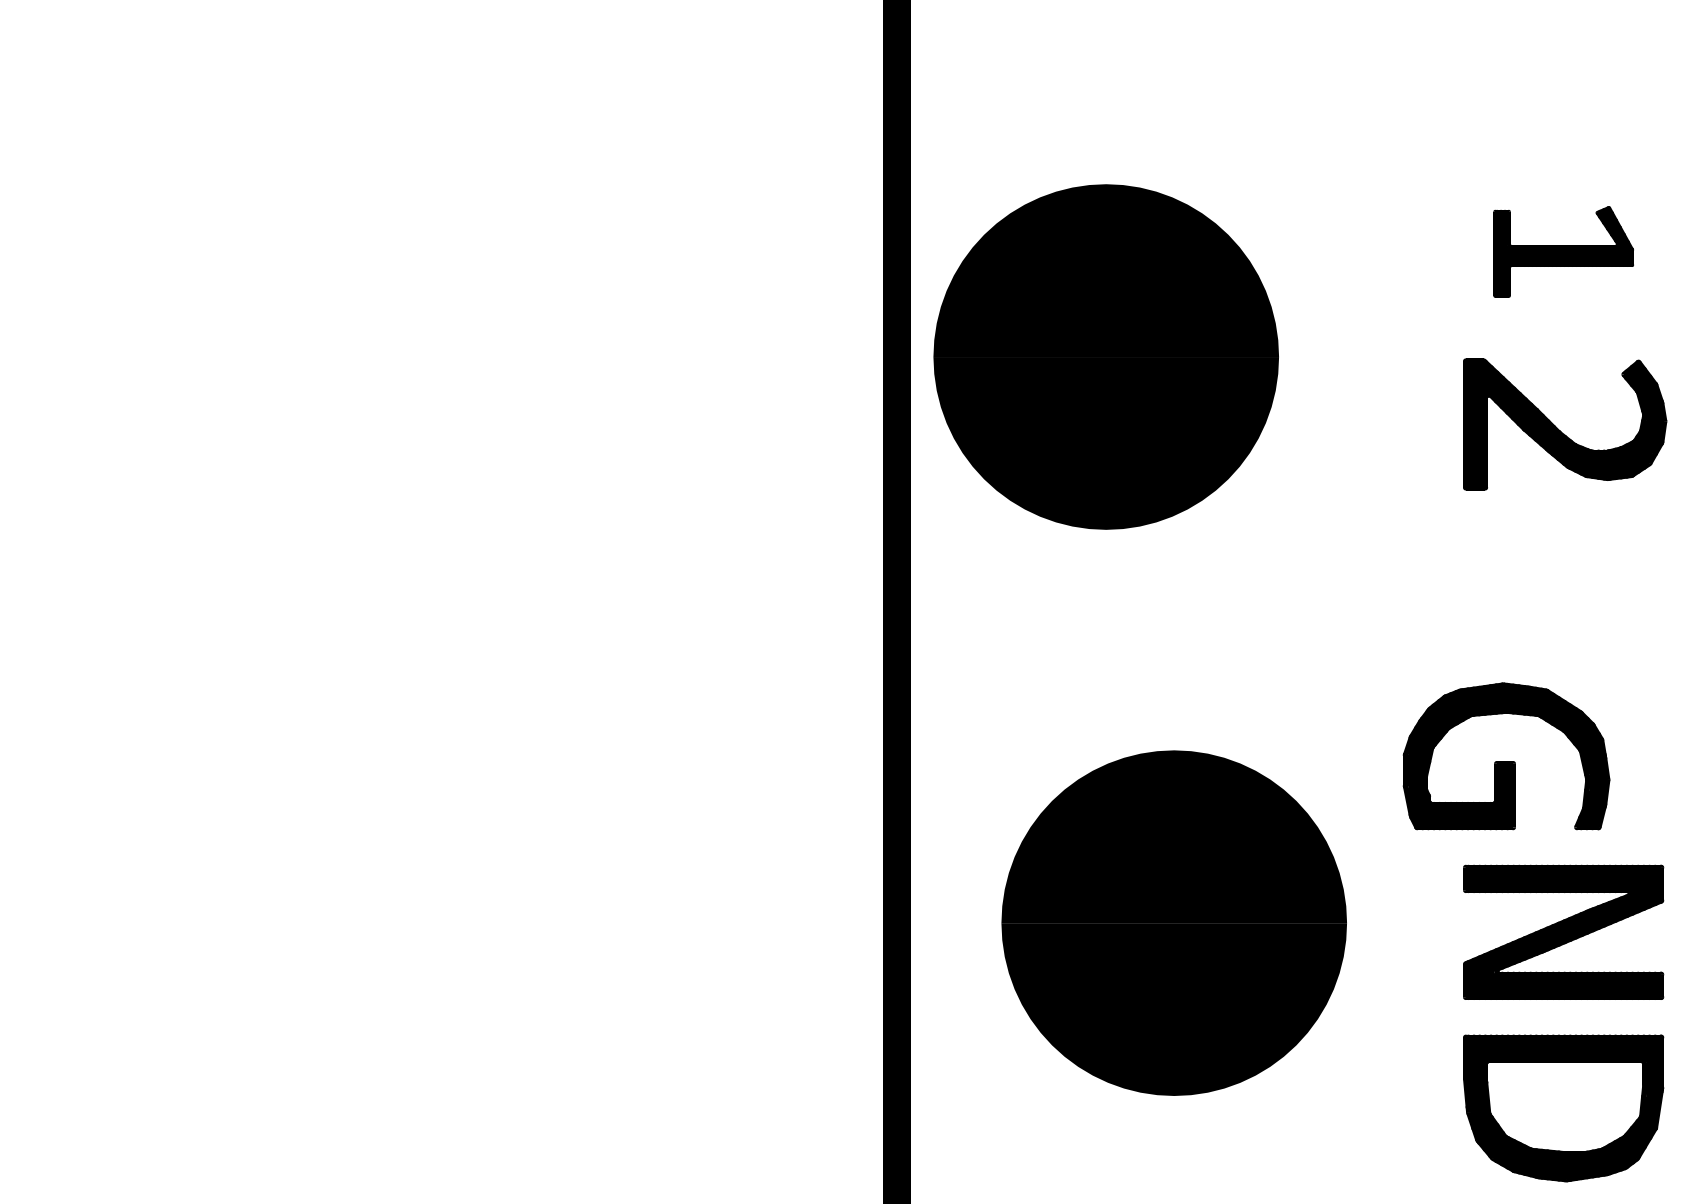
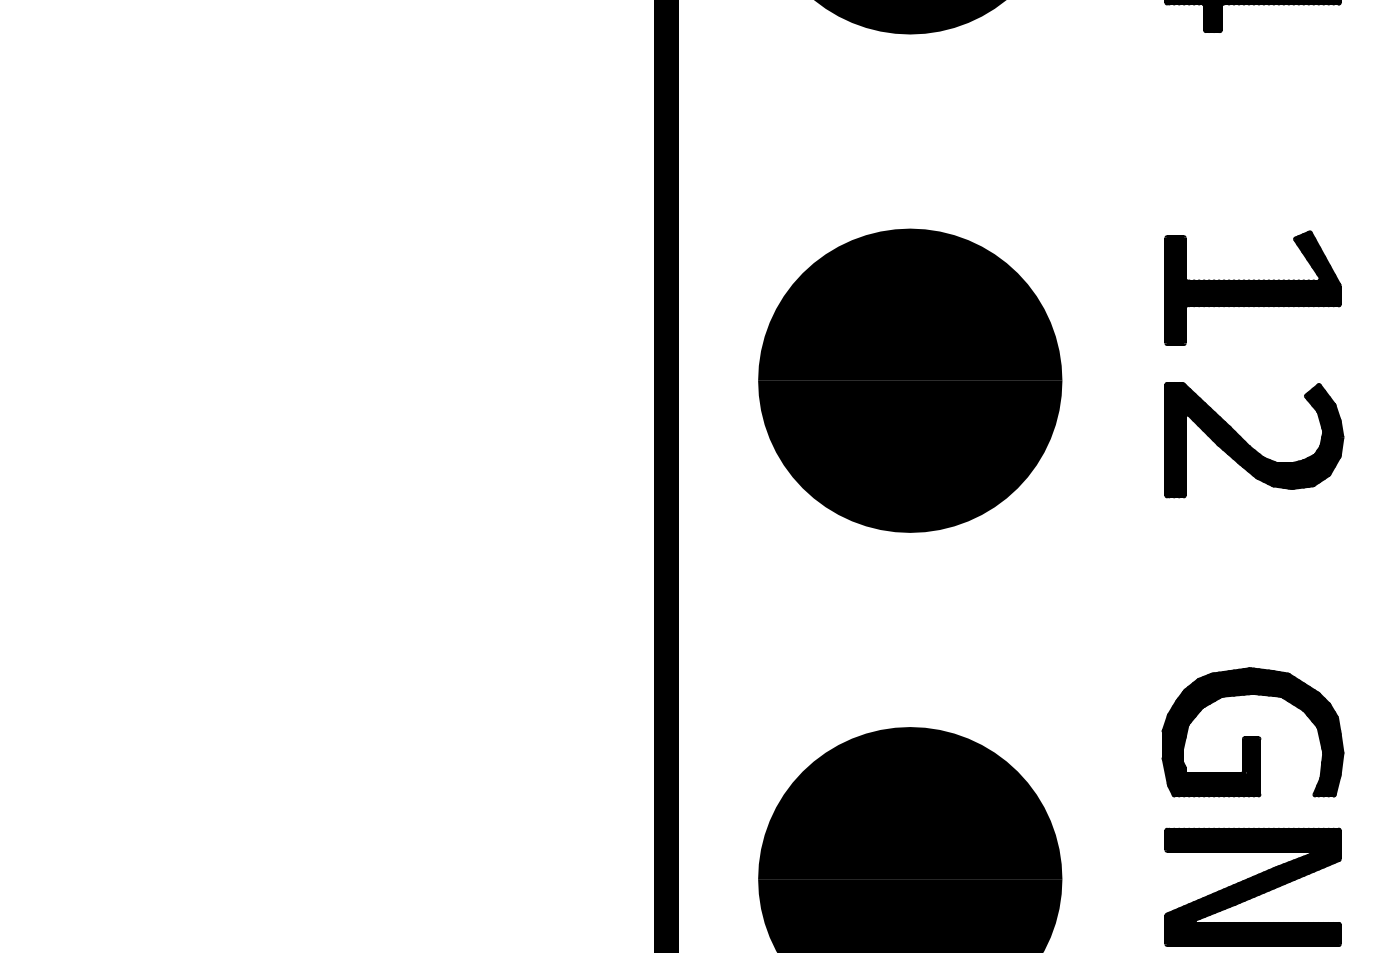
part: (1563, 251) -> (1252, 287), size x1.43
part: (1105, 356) -> (909, 380), moved
part: (1506, 756) -> (1252, 732), moved

